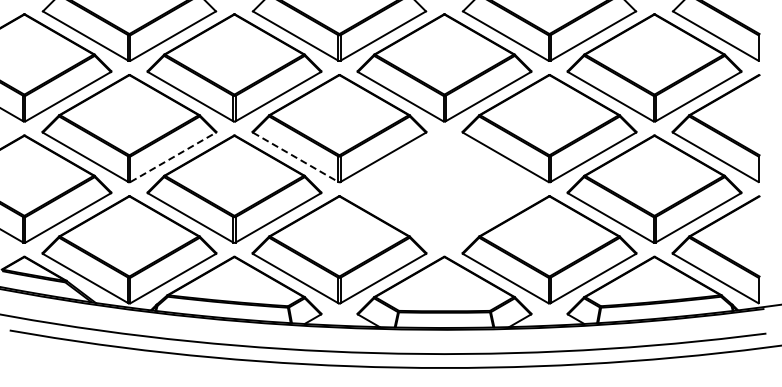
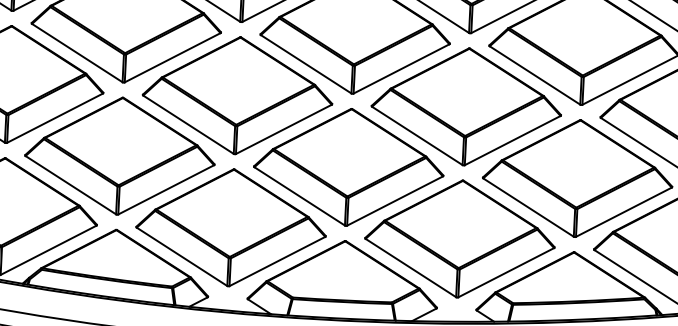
line: (173, 157) -> (55, 118), dashed -> solid
line: (296, 157) -> (189, 124), dashed -> solid
part: (444, 188) -> (348, 166), added

